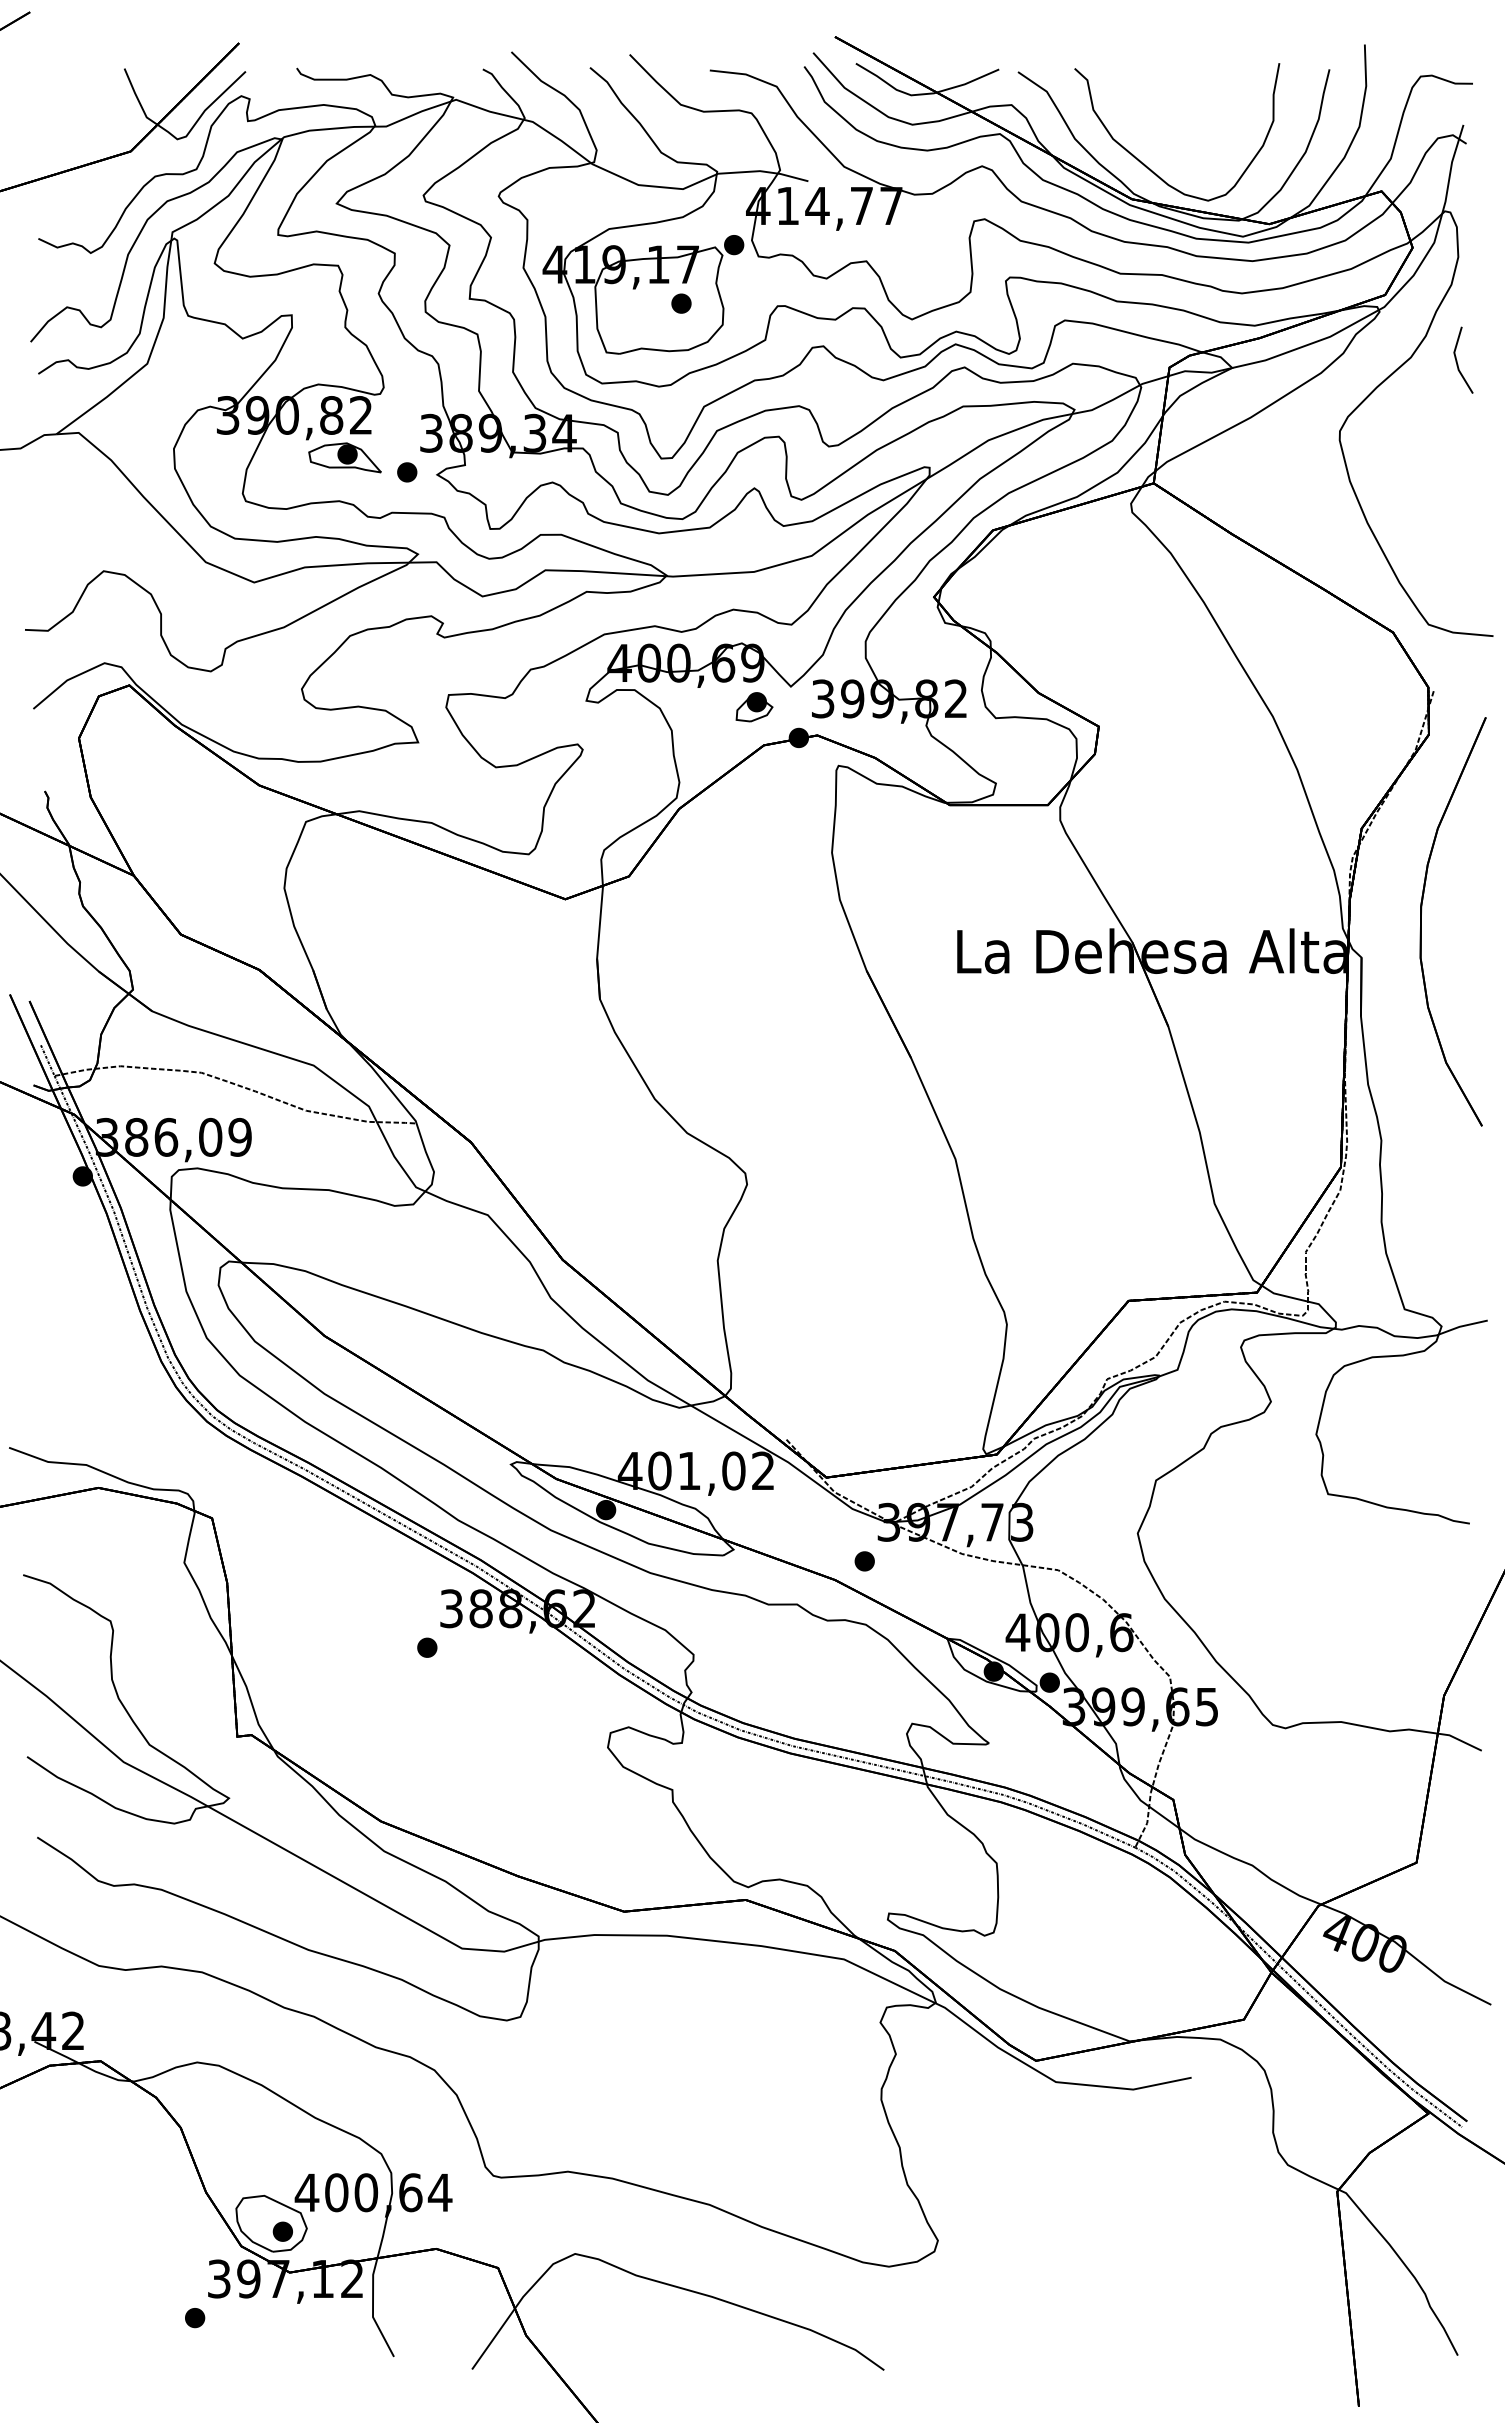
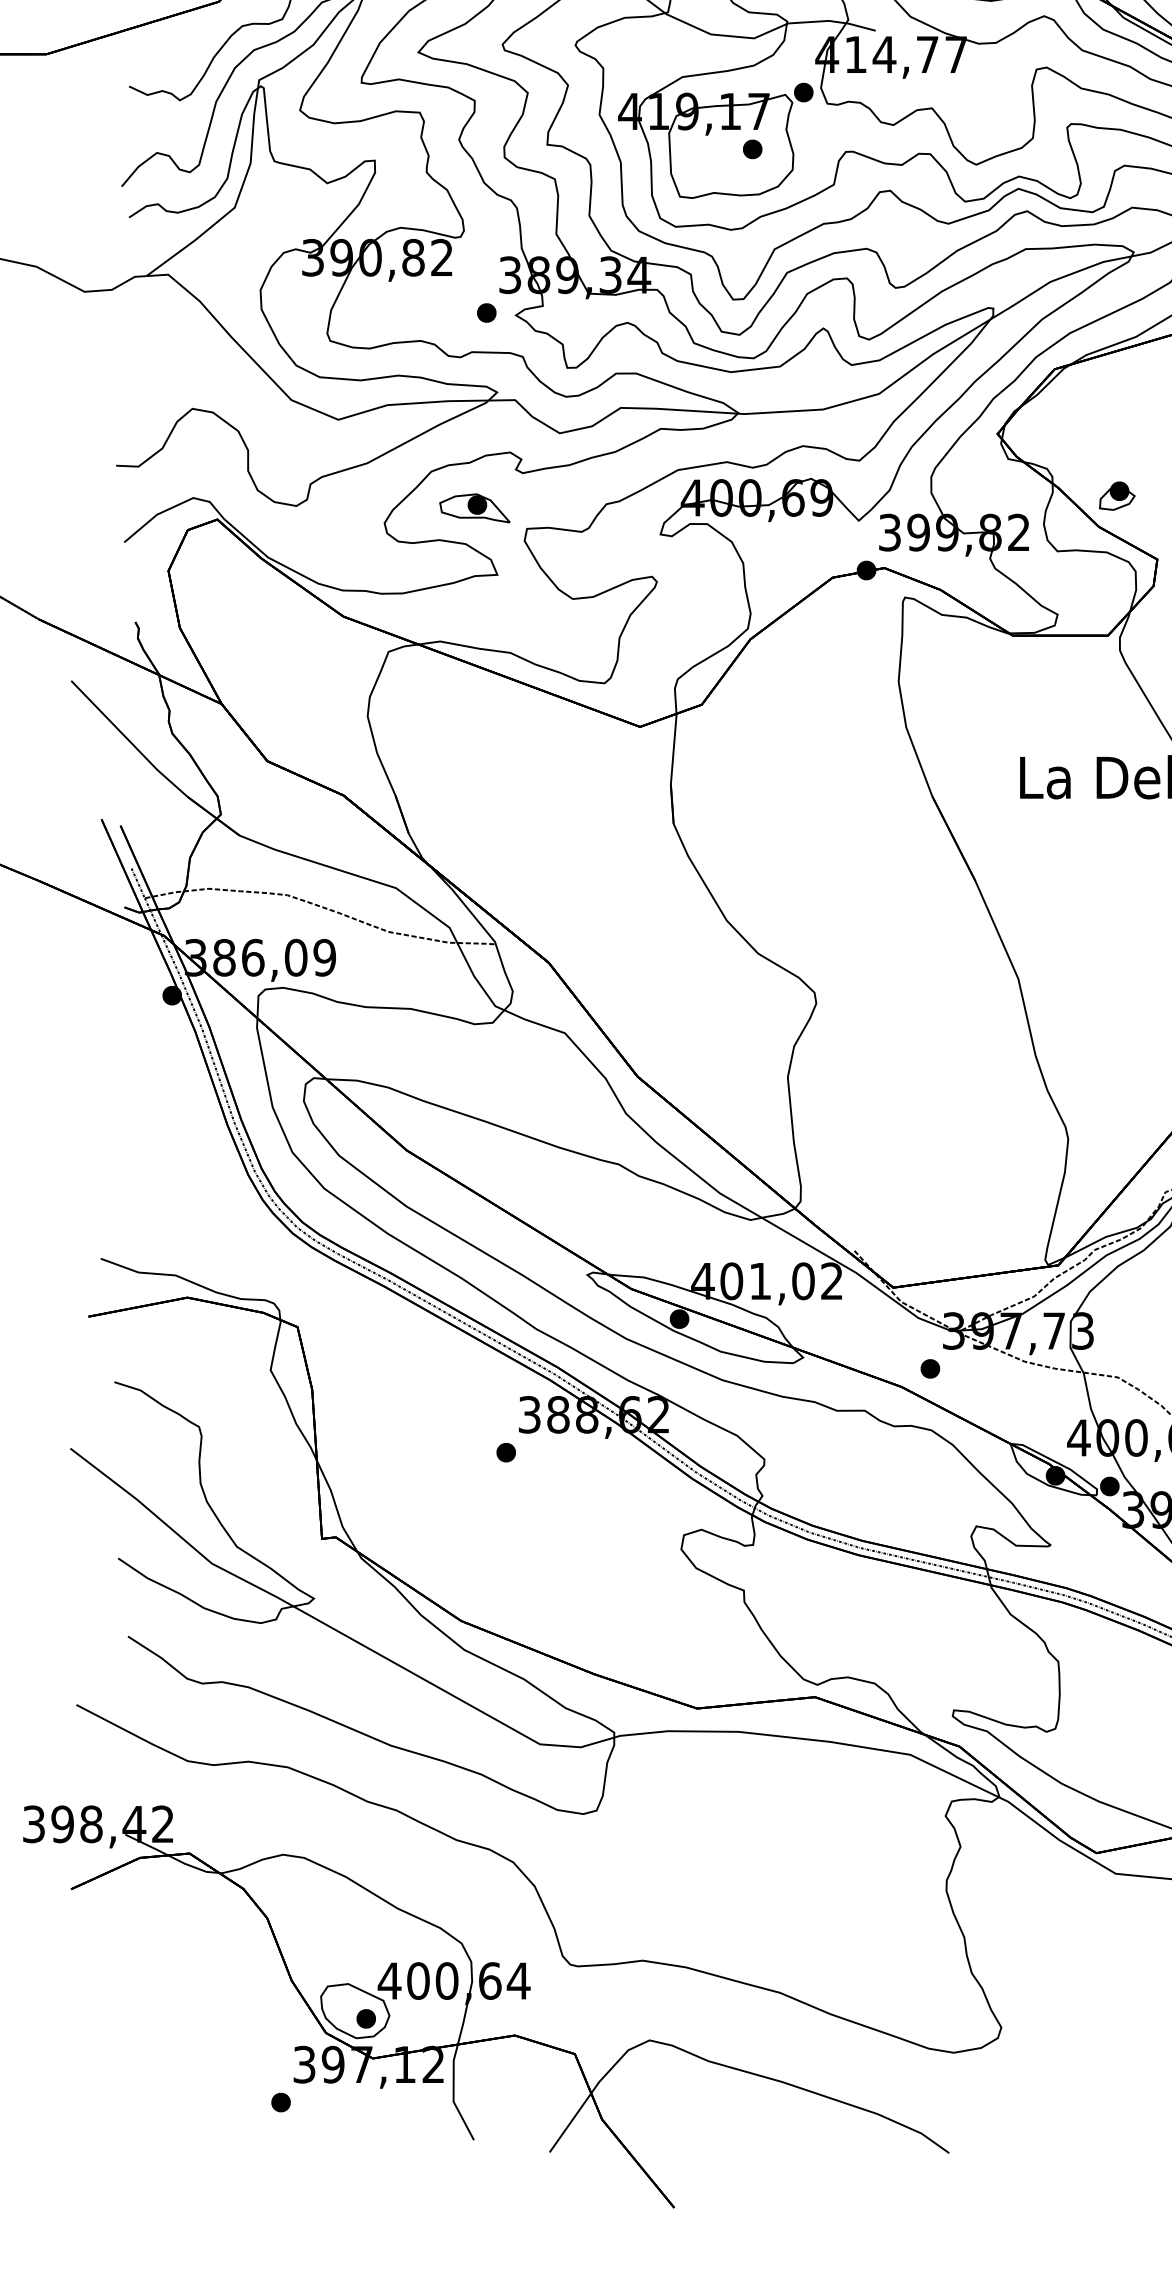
part: (344, 457) -> (474, 508), moved
part: (754, 707) -> (1117, 496), moved

